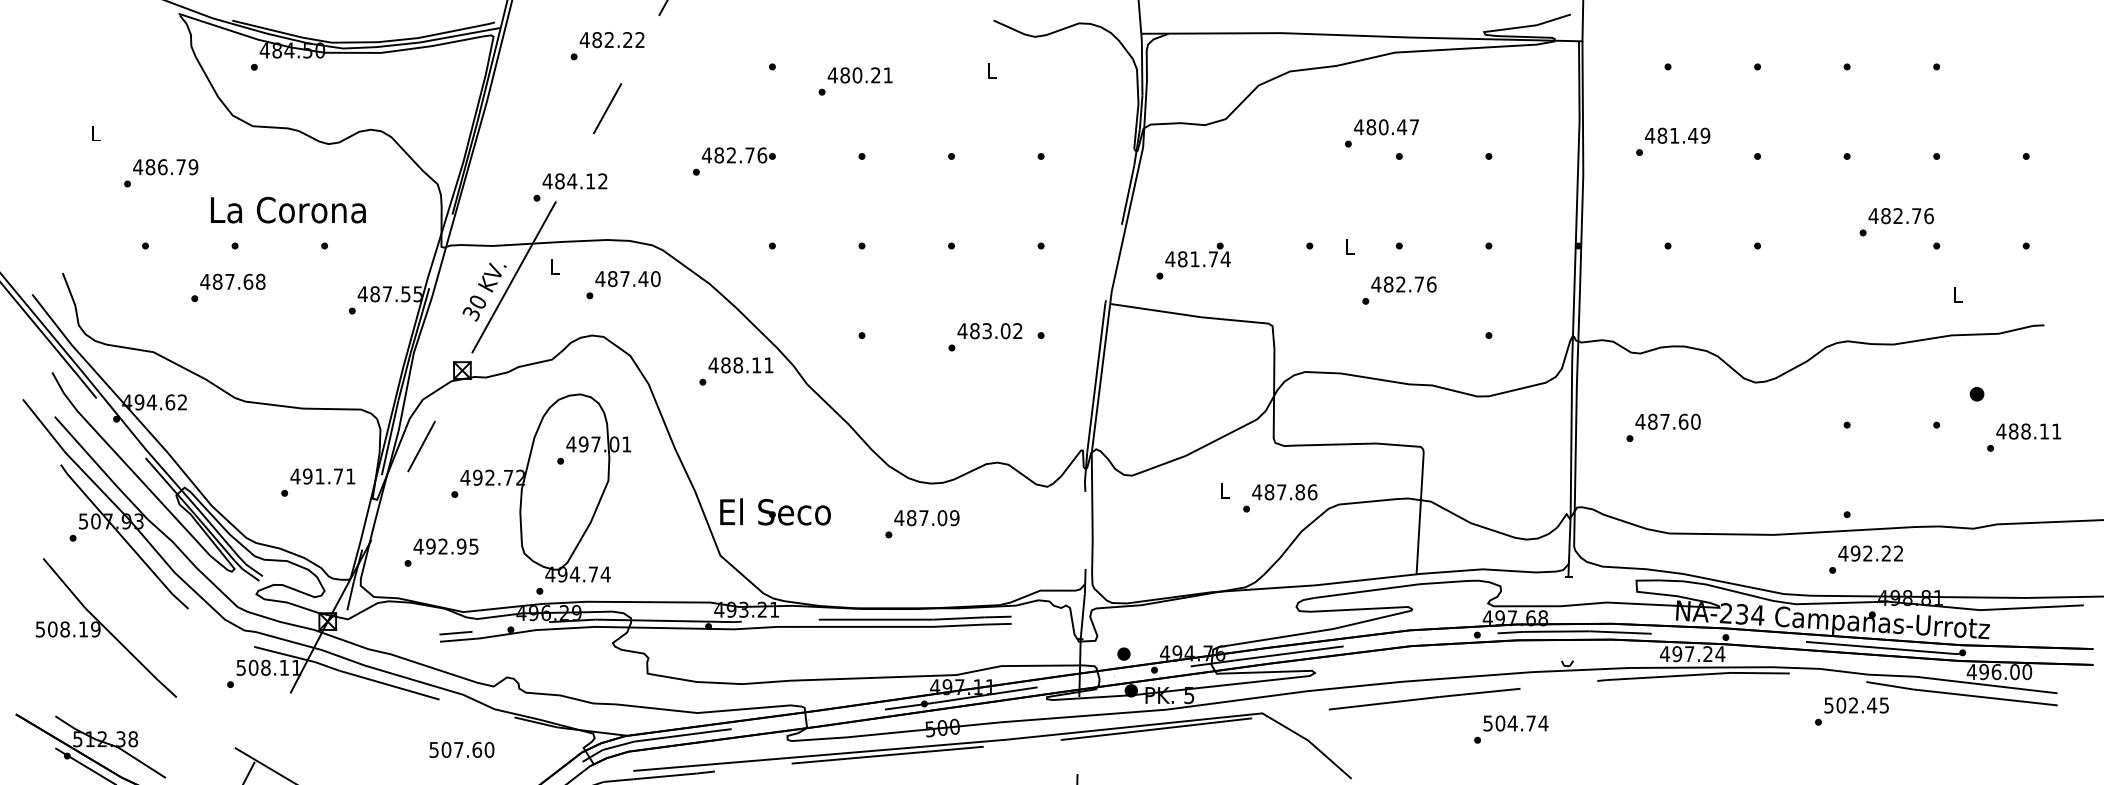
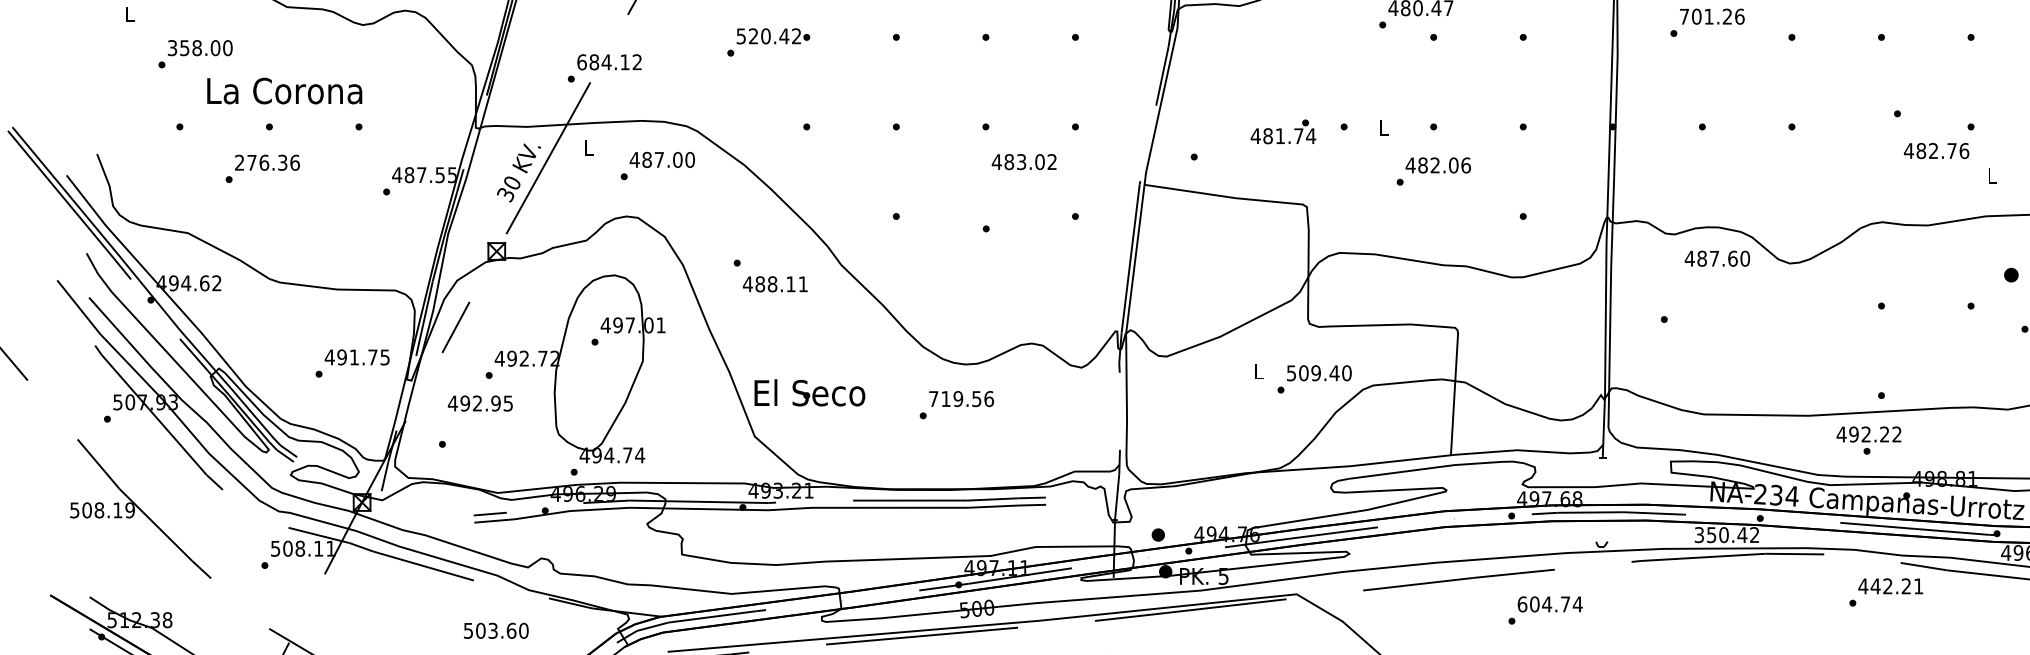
text: (1677, 135) -> (1711, 16), 481.49 -> 701.26
text: (734, 155) -> (768, 36), 482.76 -> 520.42
text: (165, 167) -> (199, 48), 486.79 -> 358.00
text: (547, 181) -> (581, 62), 484.12 -> 684.12
text: (288, 209) -> (284, 90), moved
text: (1900, 216) -> (1935, 151), moved
text: (1197, 254) -> (1282, 131), moved
text: (643, 279) -> (677, 160), 487.40 -> 487.00
text: (232, 281) -> (266, 162), 487.68 -> 276.36
text: (1419, 284) -> (1453, 165), 482.76 -> 482.06
text: (989, 331) -> (1023, 162), moved
text: (740, 365) -> (774, 284), moved
text: (1667, 421) -> (1716, 258), moved
text: (350, 476) -> (384, 357), 491.71 -> 491.75
text: (1284, 492) -> (1318, 373), 487.86 -> 509.40
text: (926, 518) -> (960, 399), 487.09 -> 719.56
text: (445, 546) -> (479, 403), moved
text: (1870, 553) -> (1868, 434), moved
text: (1692, 654) -> (1726, 535), 497.24 -> 350.42
text: (1855, 705) -> (1889, 586), 502.45 -> 442.21
text: (1488, 723) -> (1522, 604), 504.74 -> 604.74
text: (458, 749) -> (492, 630), 507.60 -> 503.60

